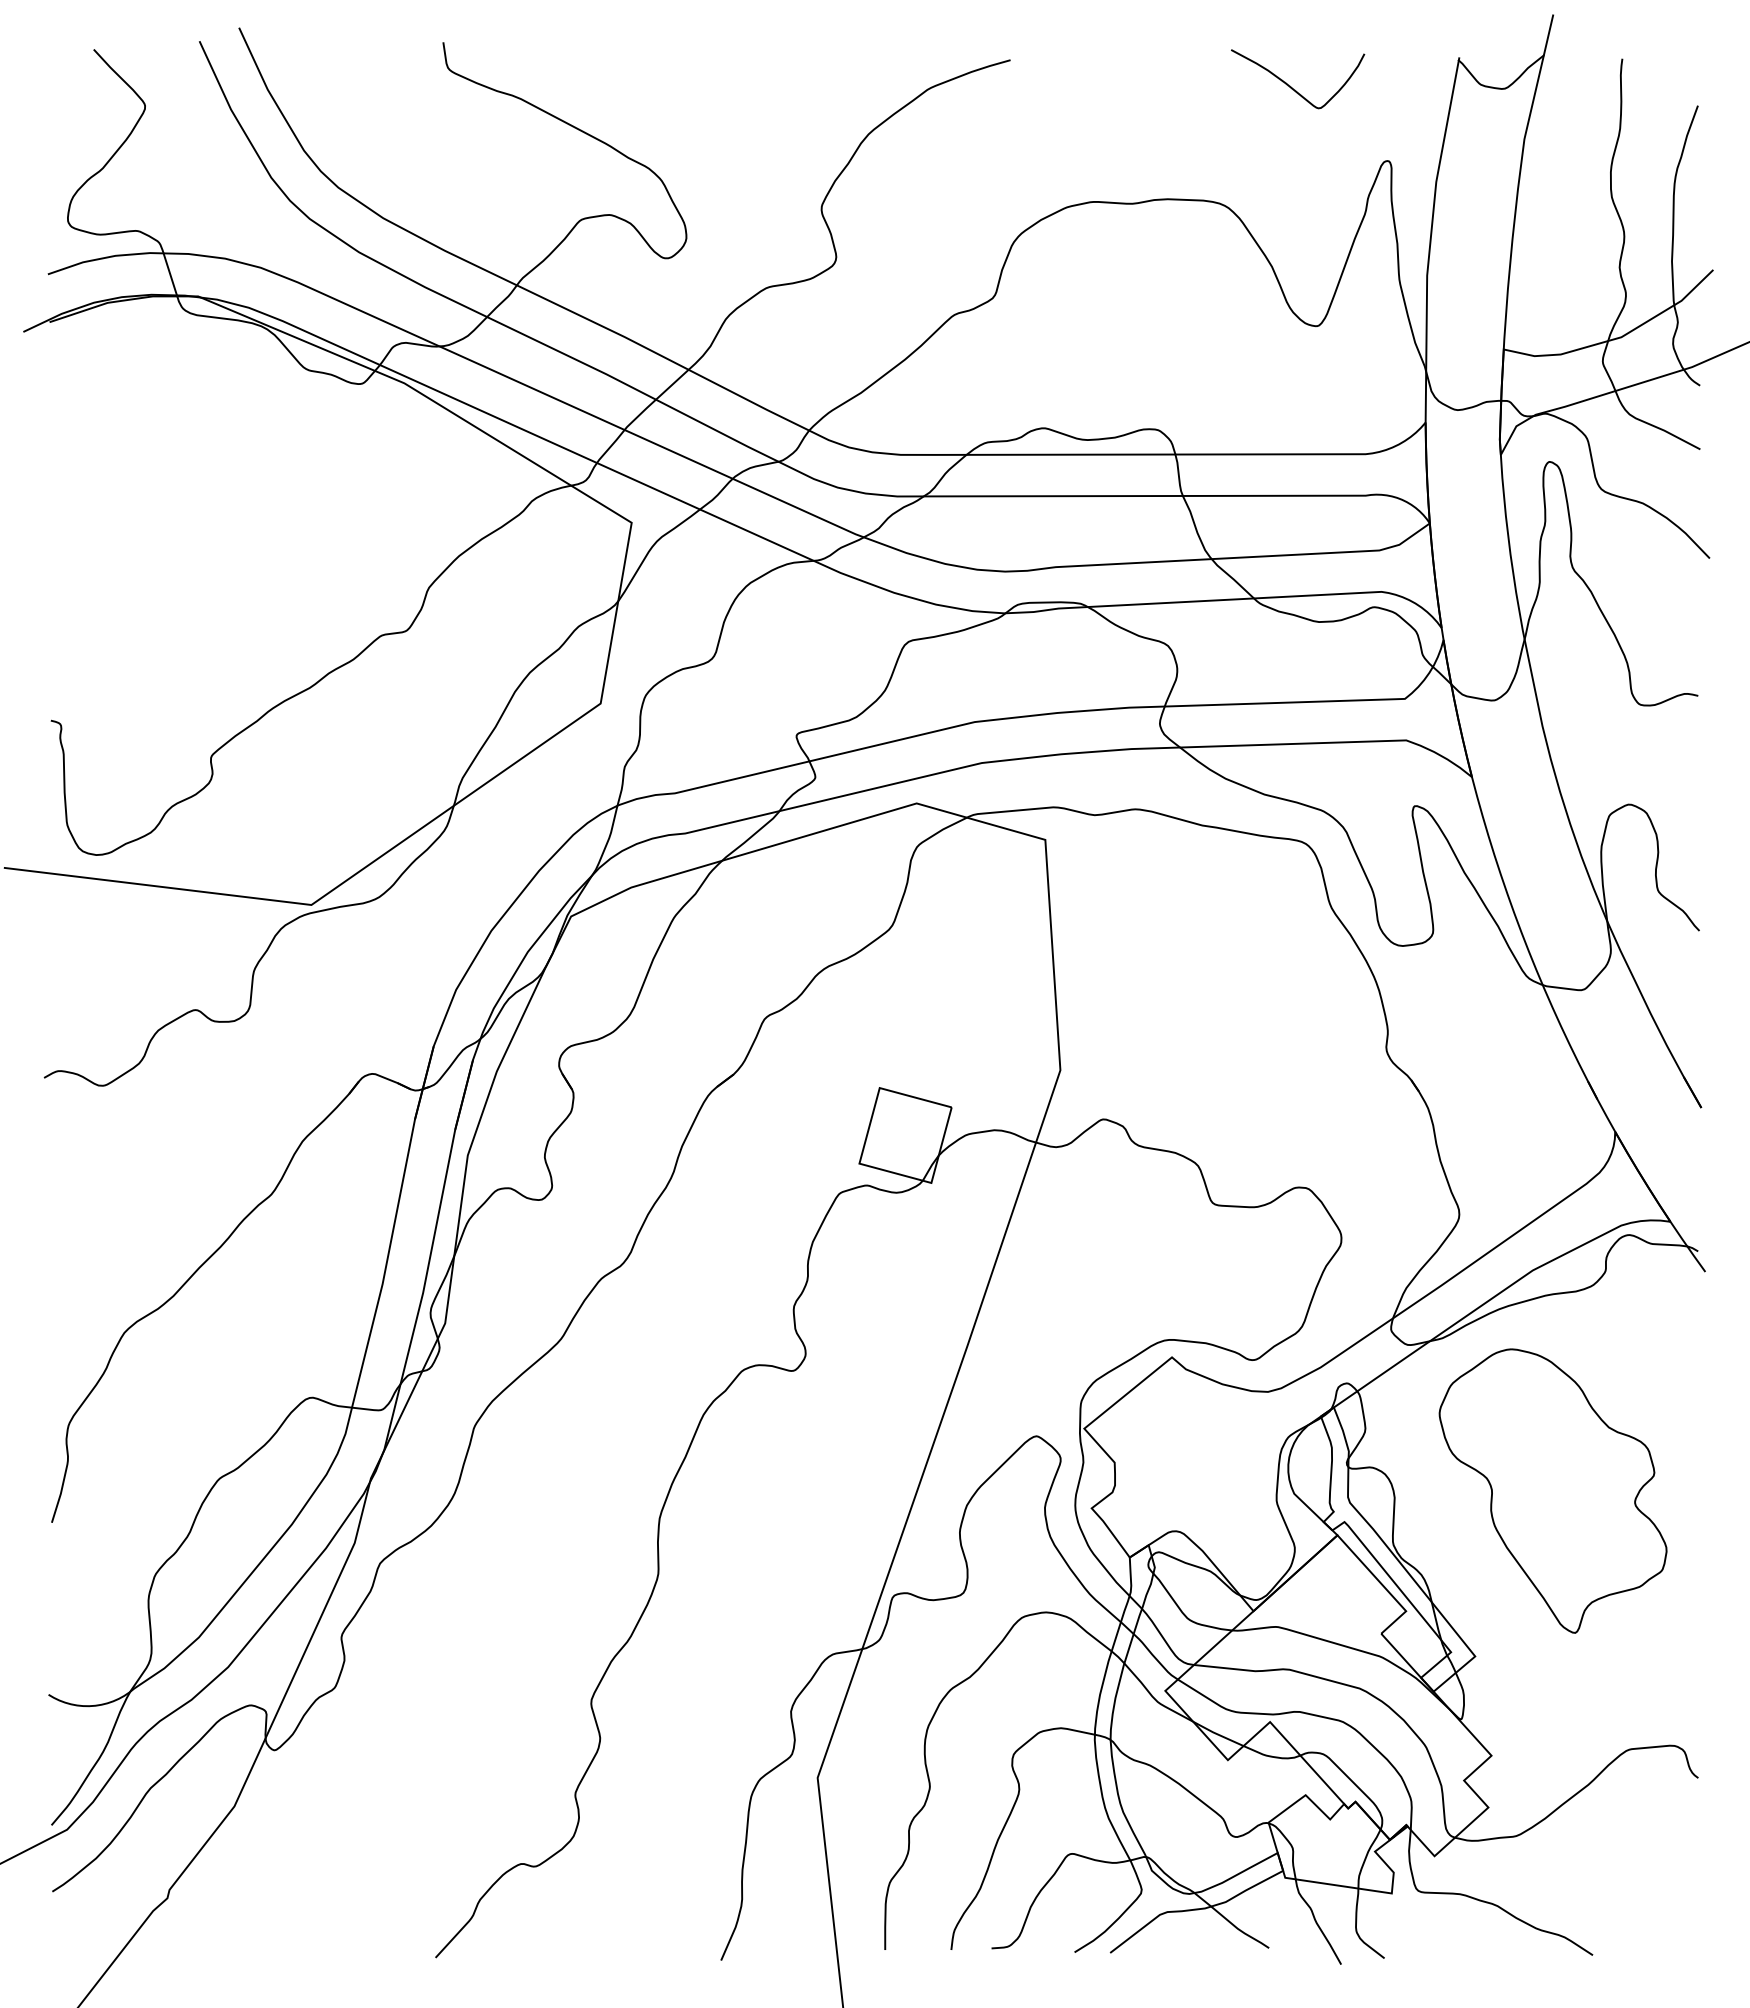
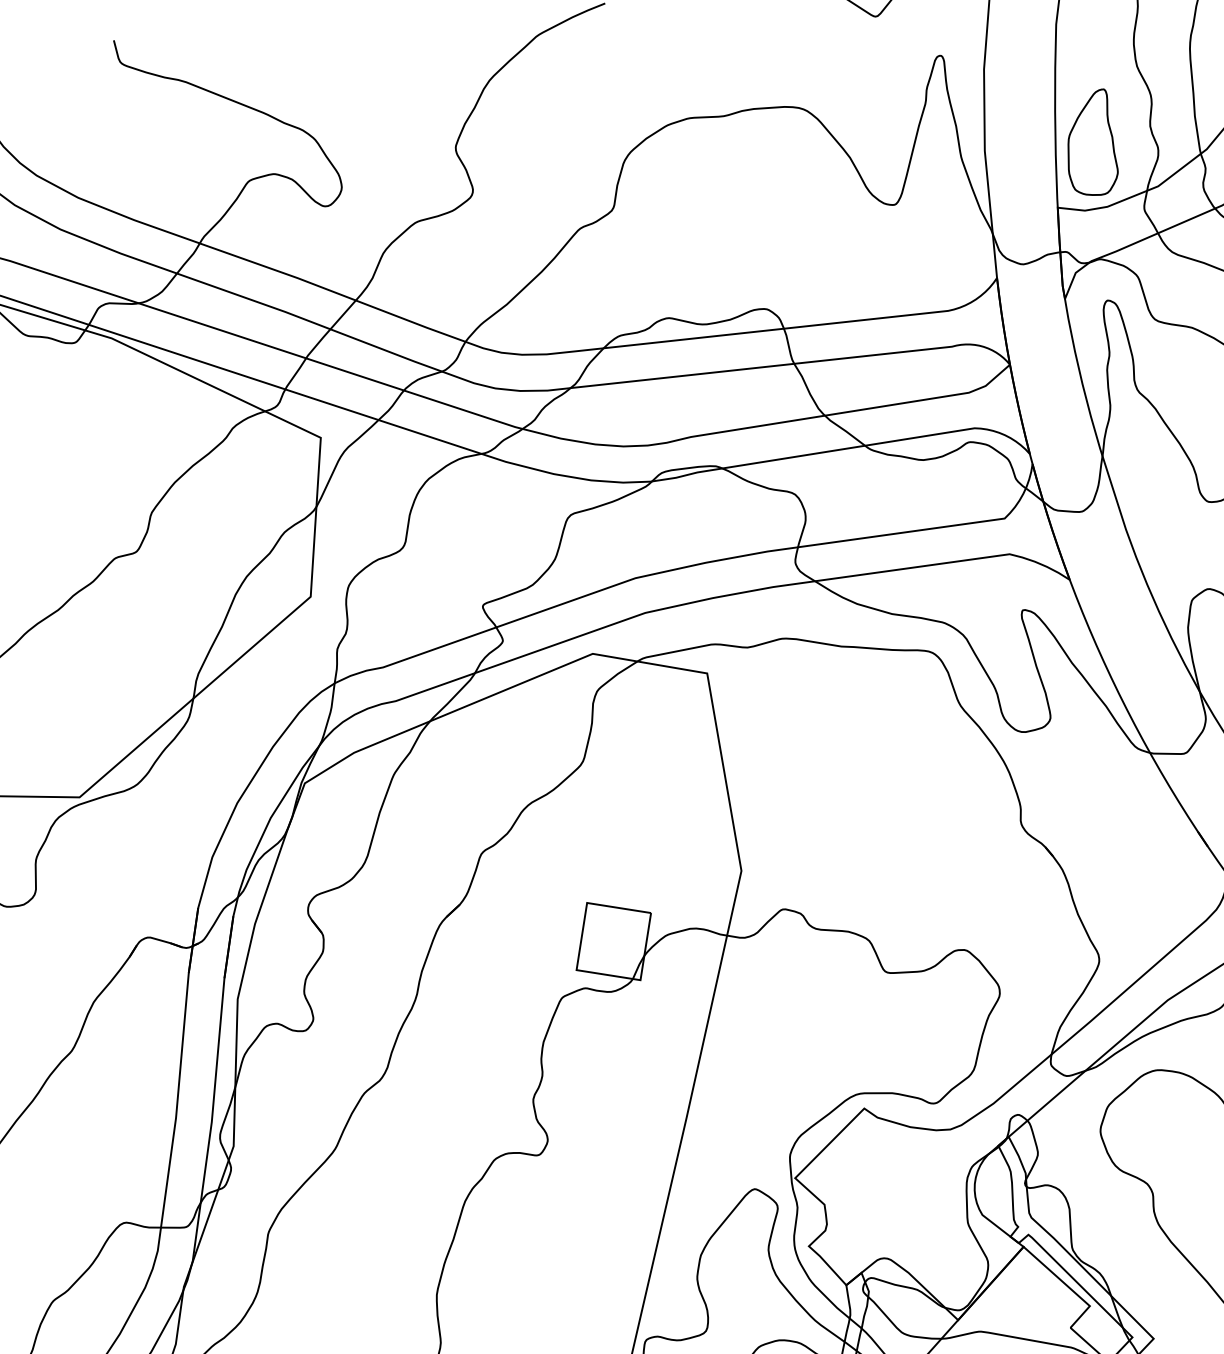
part: (1548, 279) -> (1089, 143), added

